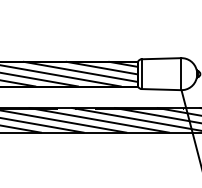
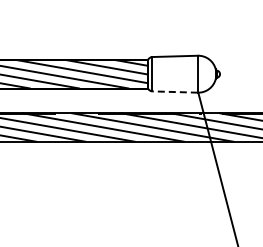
line: (161, 90) -> (175, 92), solid -> dashed

